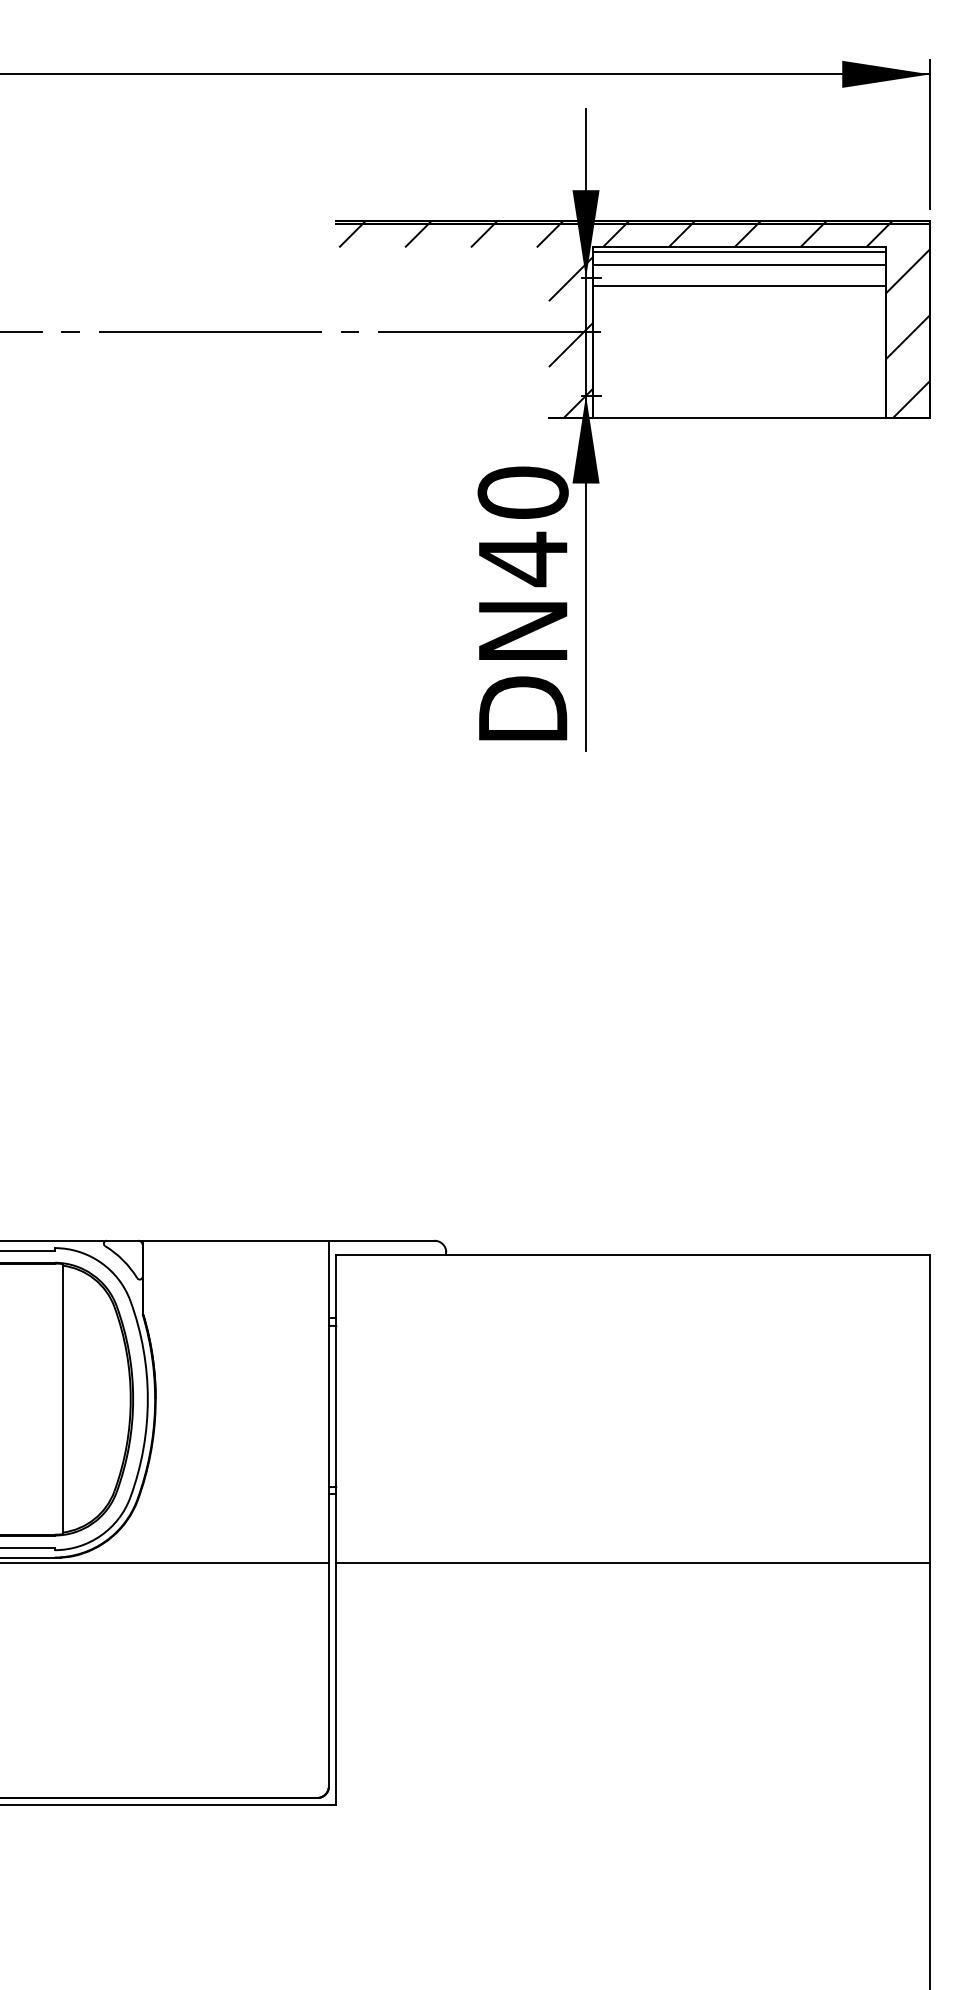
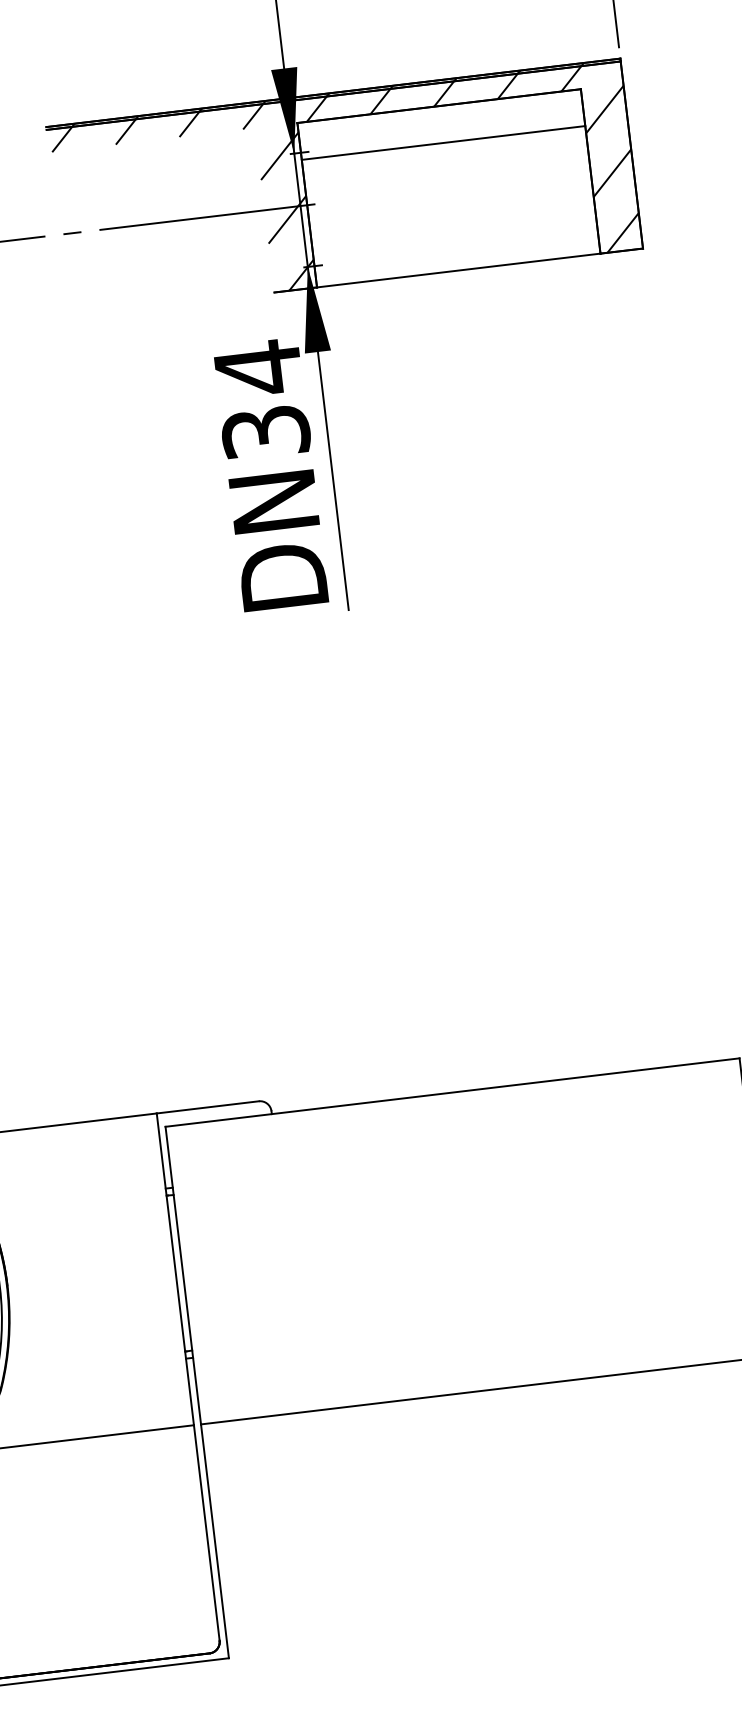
line: (739, 252) -> (439, 111), removed
line: (739, 265) -> (441, 123), removed
text: (522, 526) -> (261, 400), DN40 -> DN34

